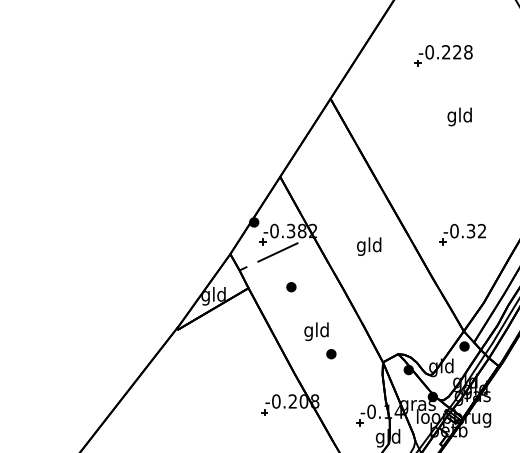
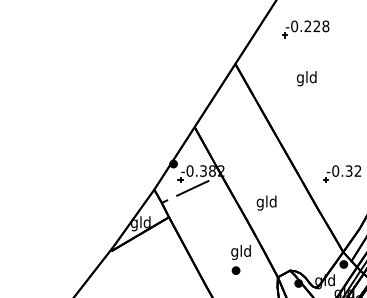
part: (443, 55) -> (305, 28), moved
text: (459, 116) -> (306, 78), moved
text: (369, 246) -> (266, 202), moved
part: (291, 287) -> (203, 216), removed
text: (316, 331) -> (241, 252), moved

